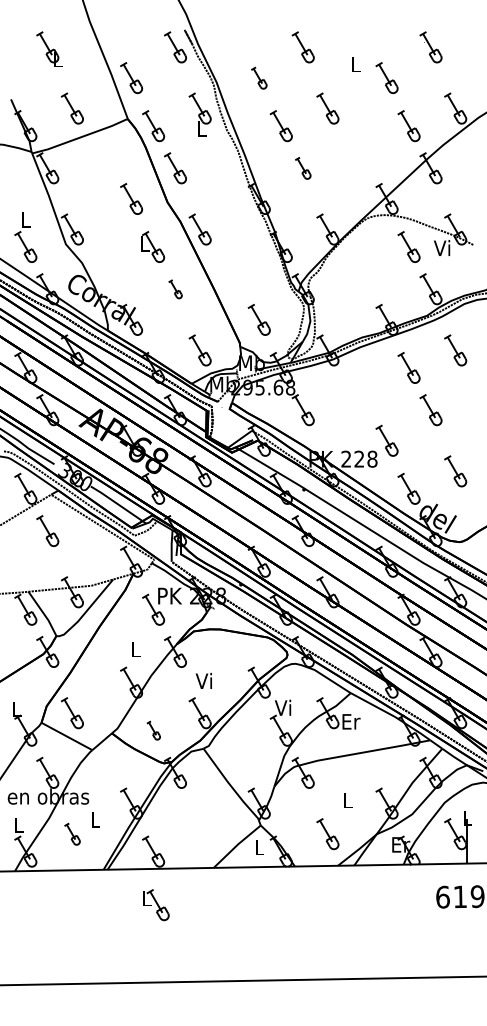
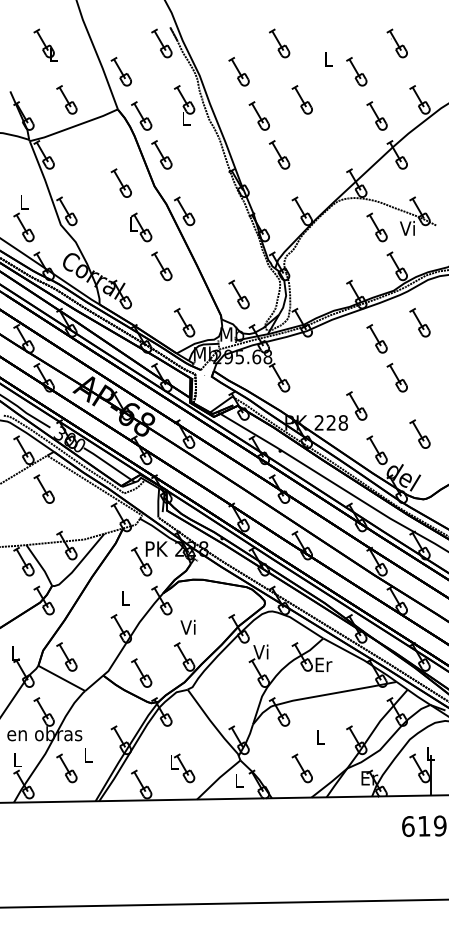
part: (258, 78) -> (238, 72), size x1.43
part: (302, 168) -> (278, 155), size x1.43
part: (175, 289) -> (161, 266), size x1.67
part: (153, 730) -> (141, 672), size x1.67
part: (72, 834) -> (66, 768), size x1.43
part: (156, 905) -> (183, 768), moved

